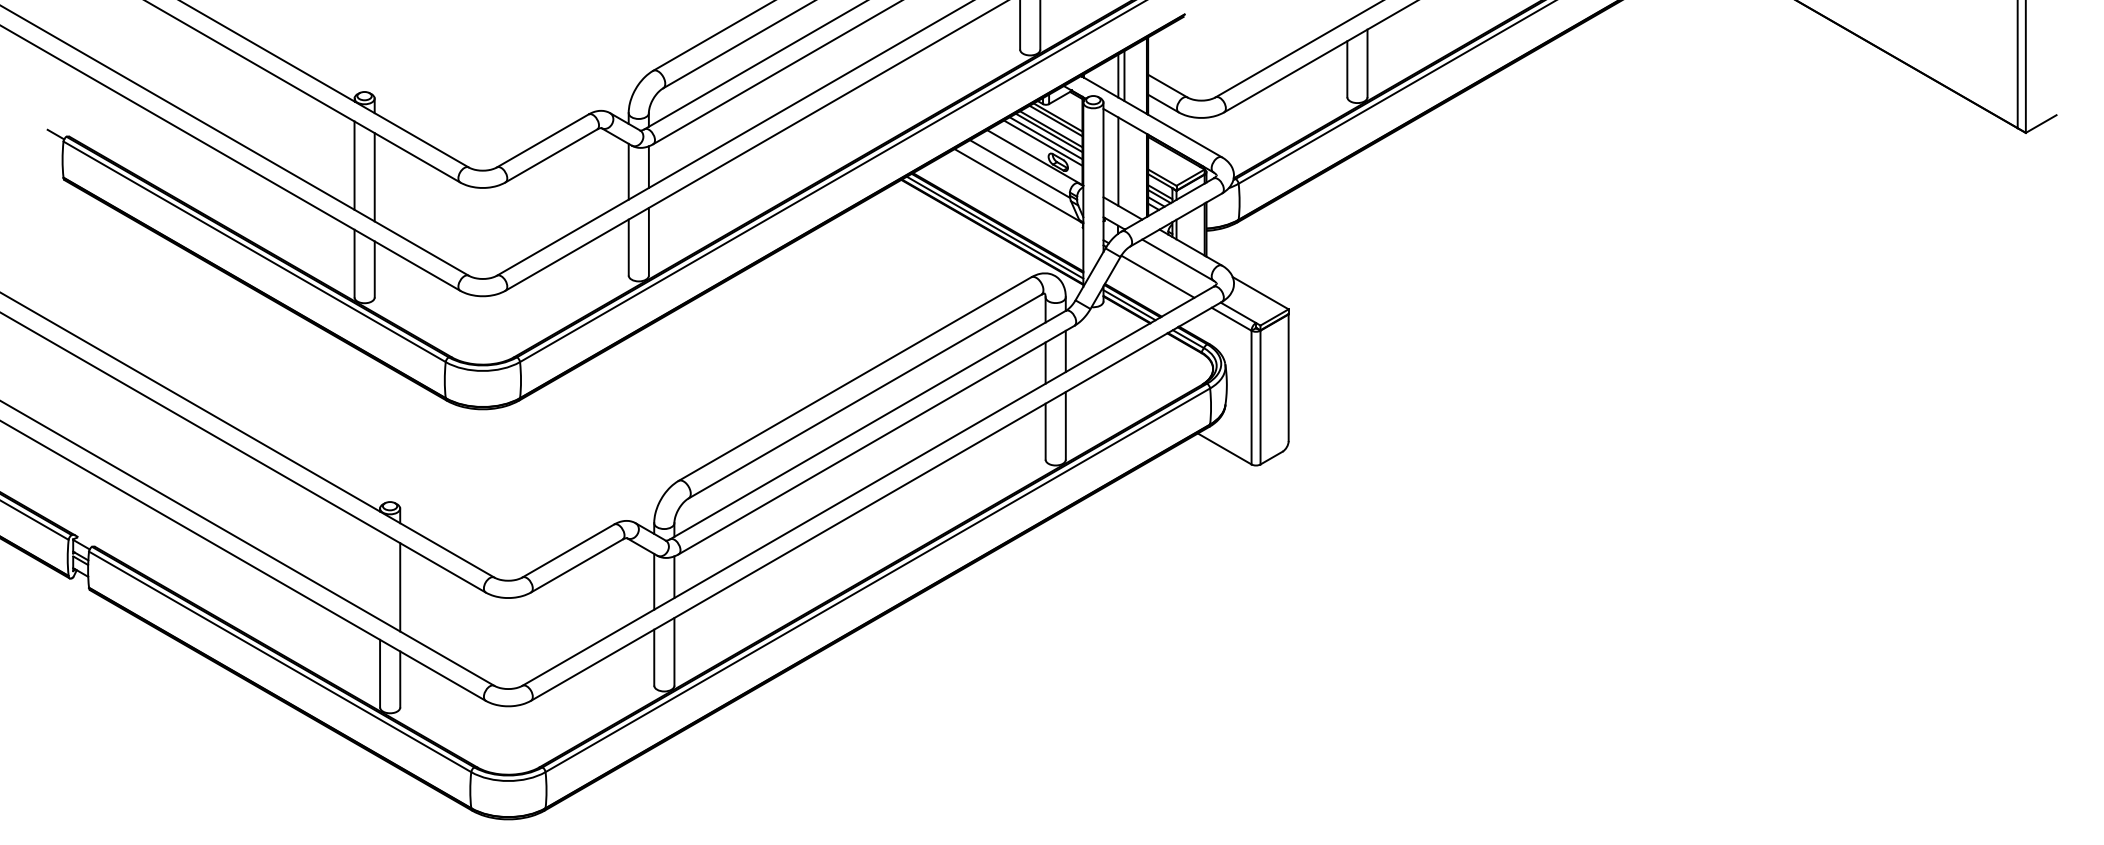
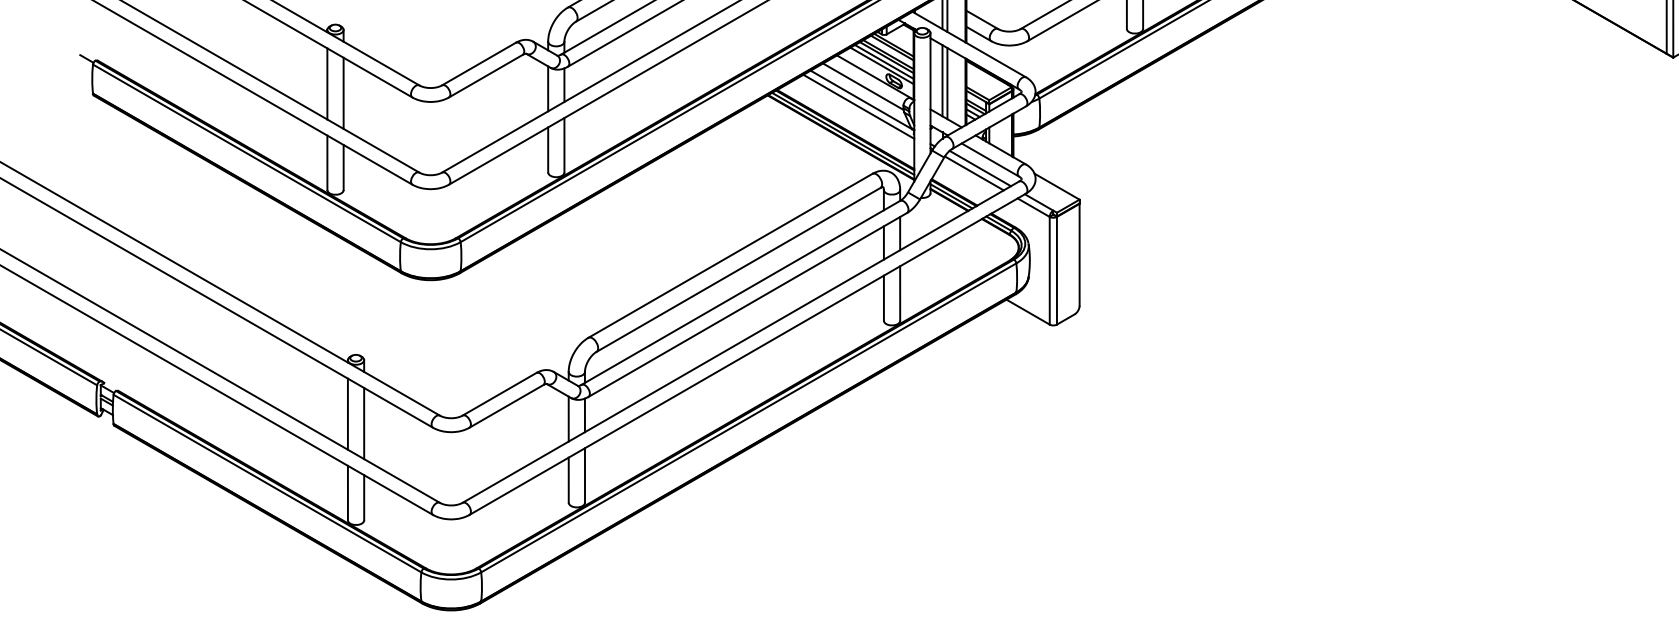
line: (1124, 165) -> (947, 83), added
line: (1014, 193) -> (858, 106), added
line: (1165, 270) -> (980, 168), added
line: (380, 575) -> (348, 414), added

